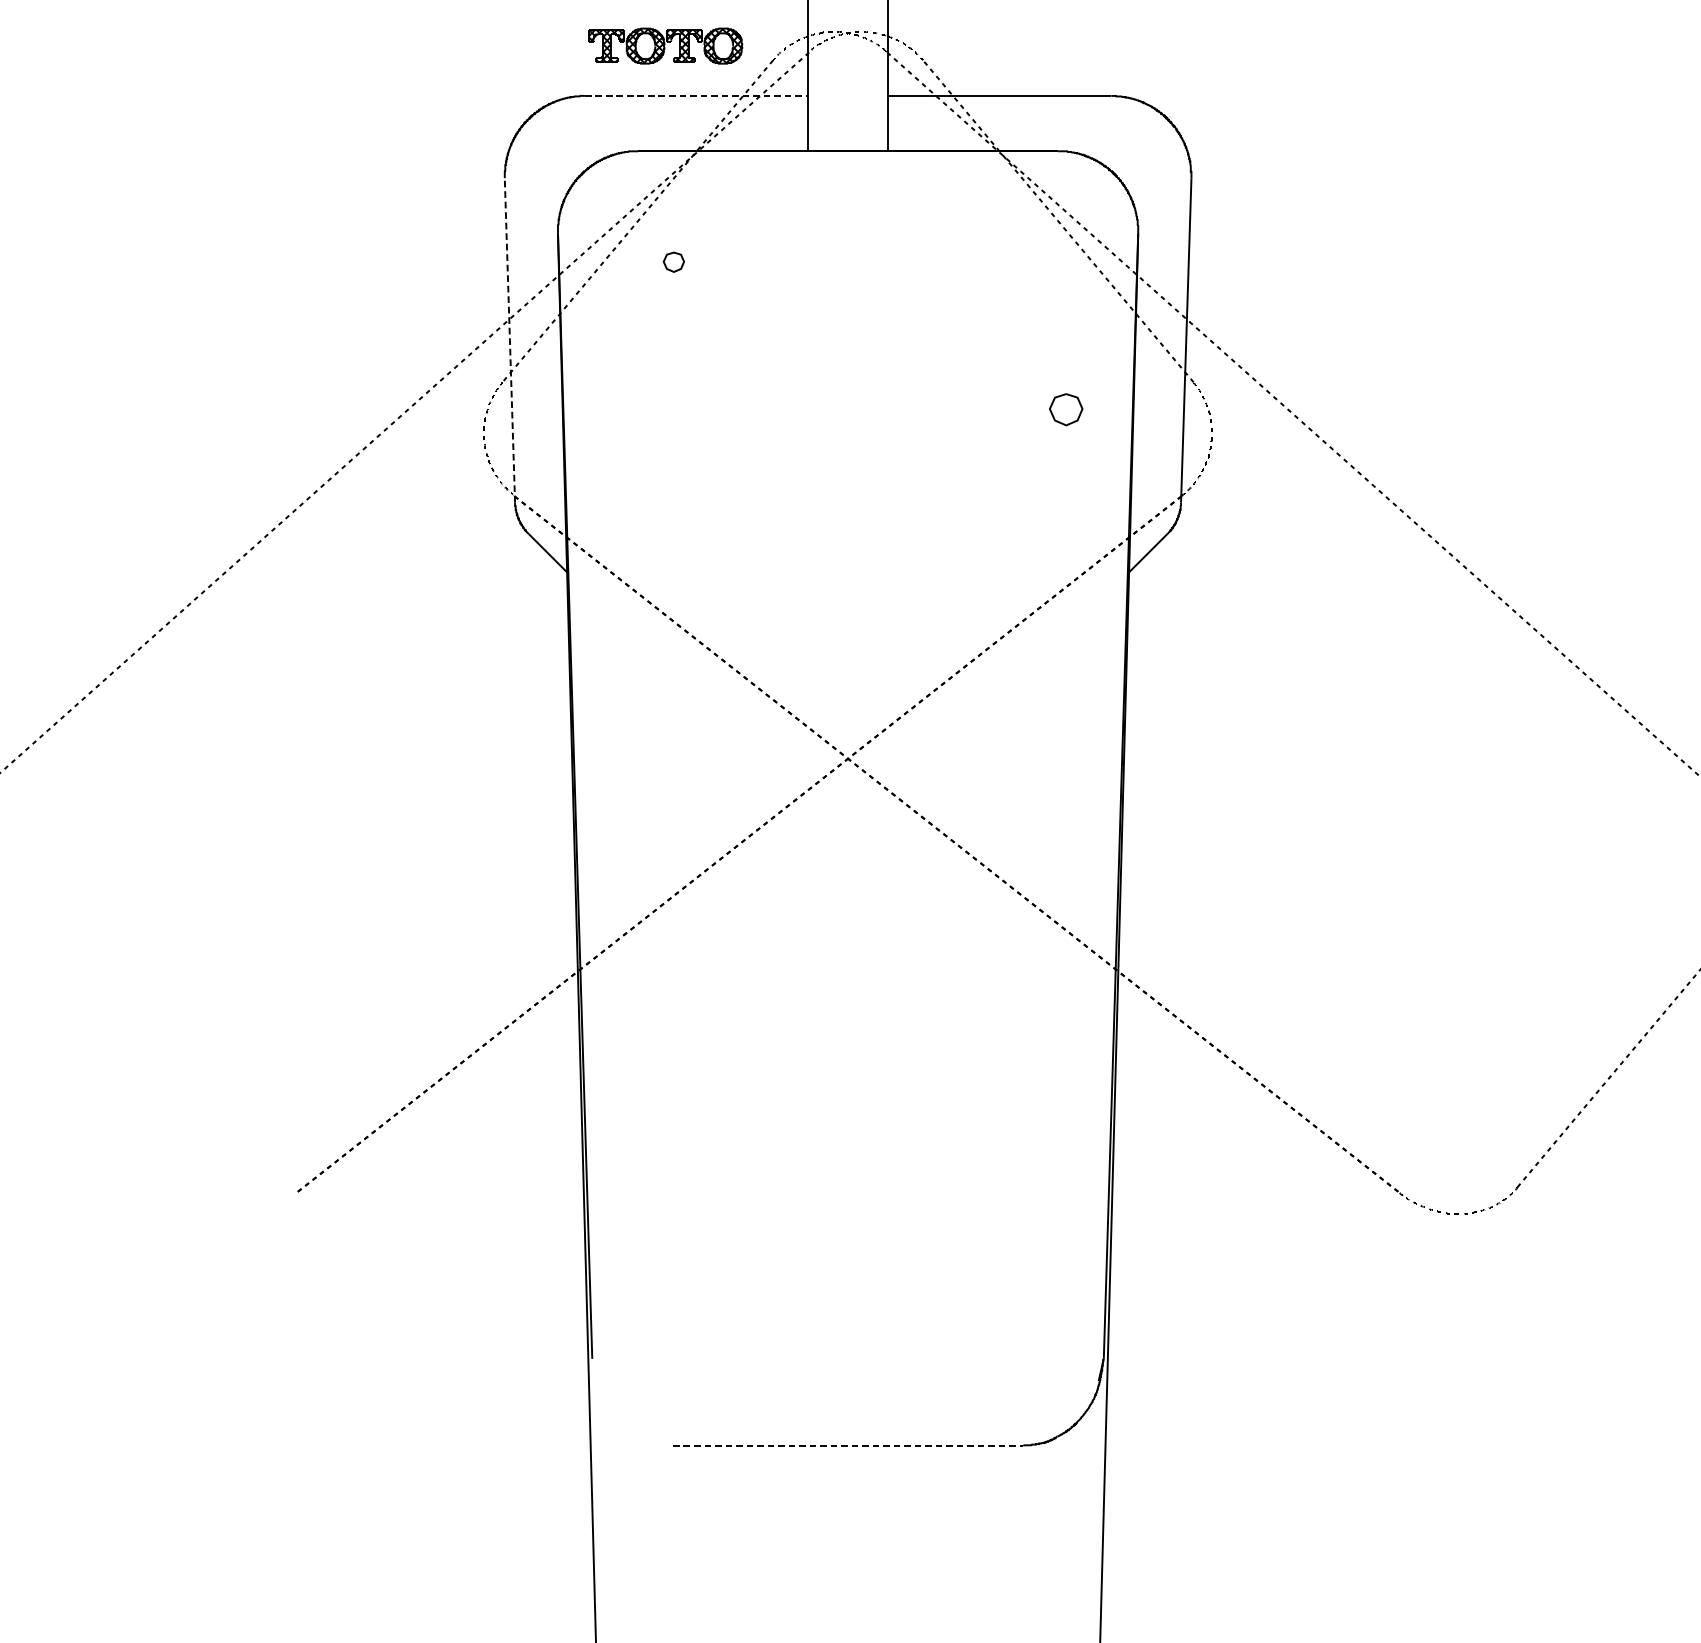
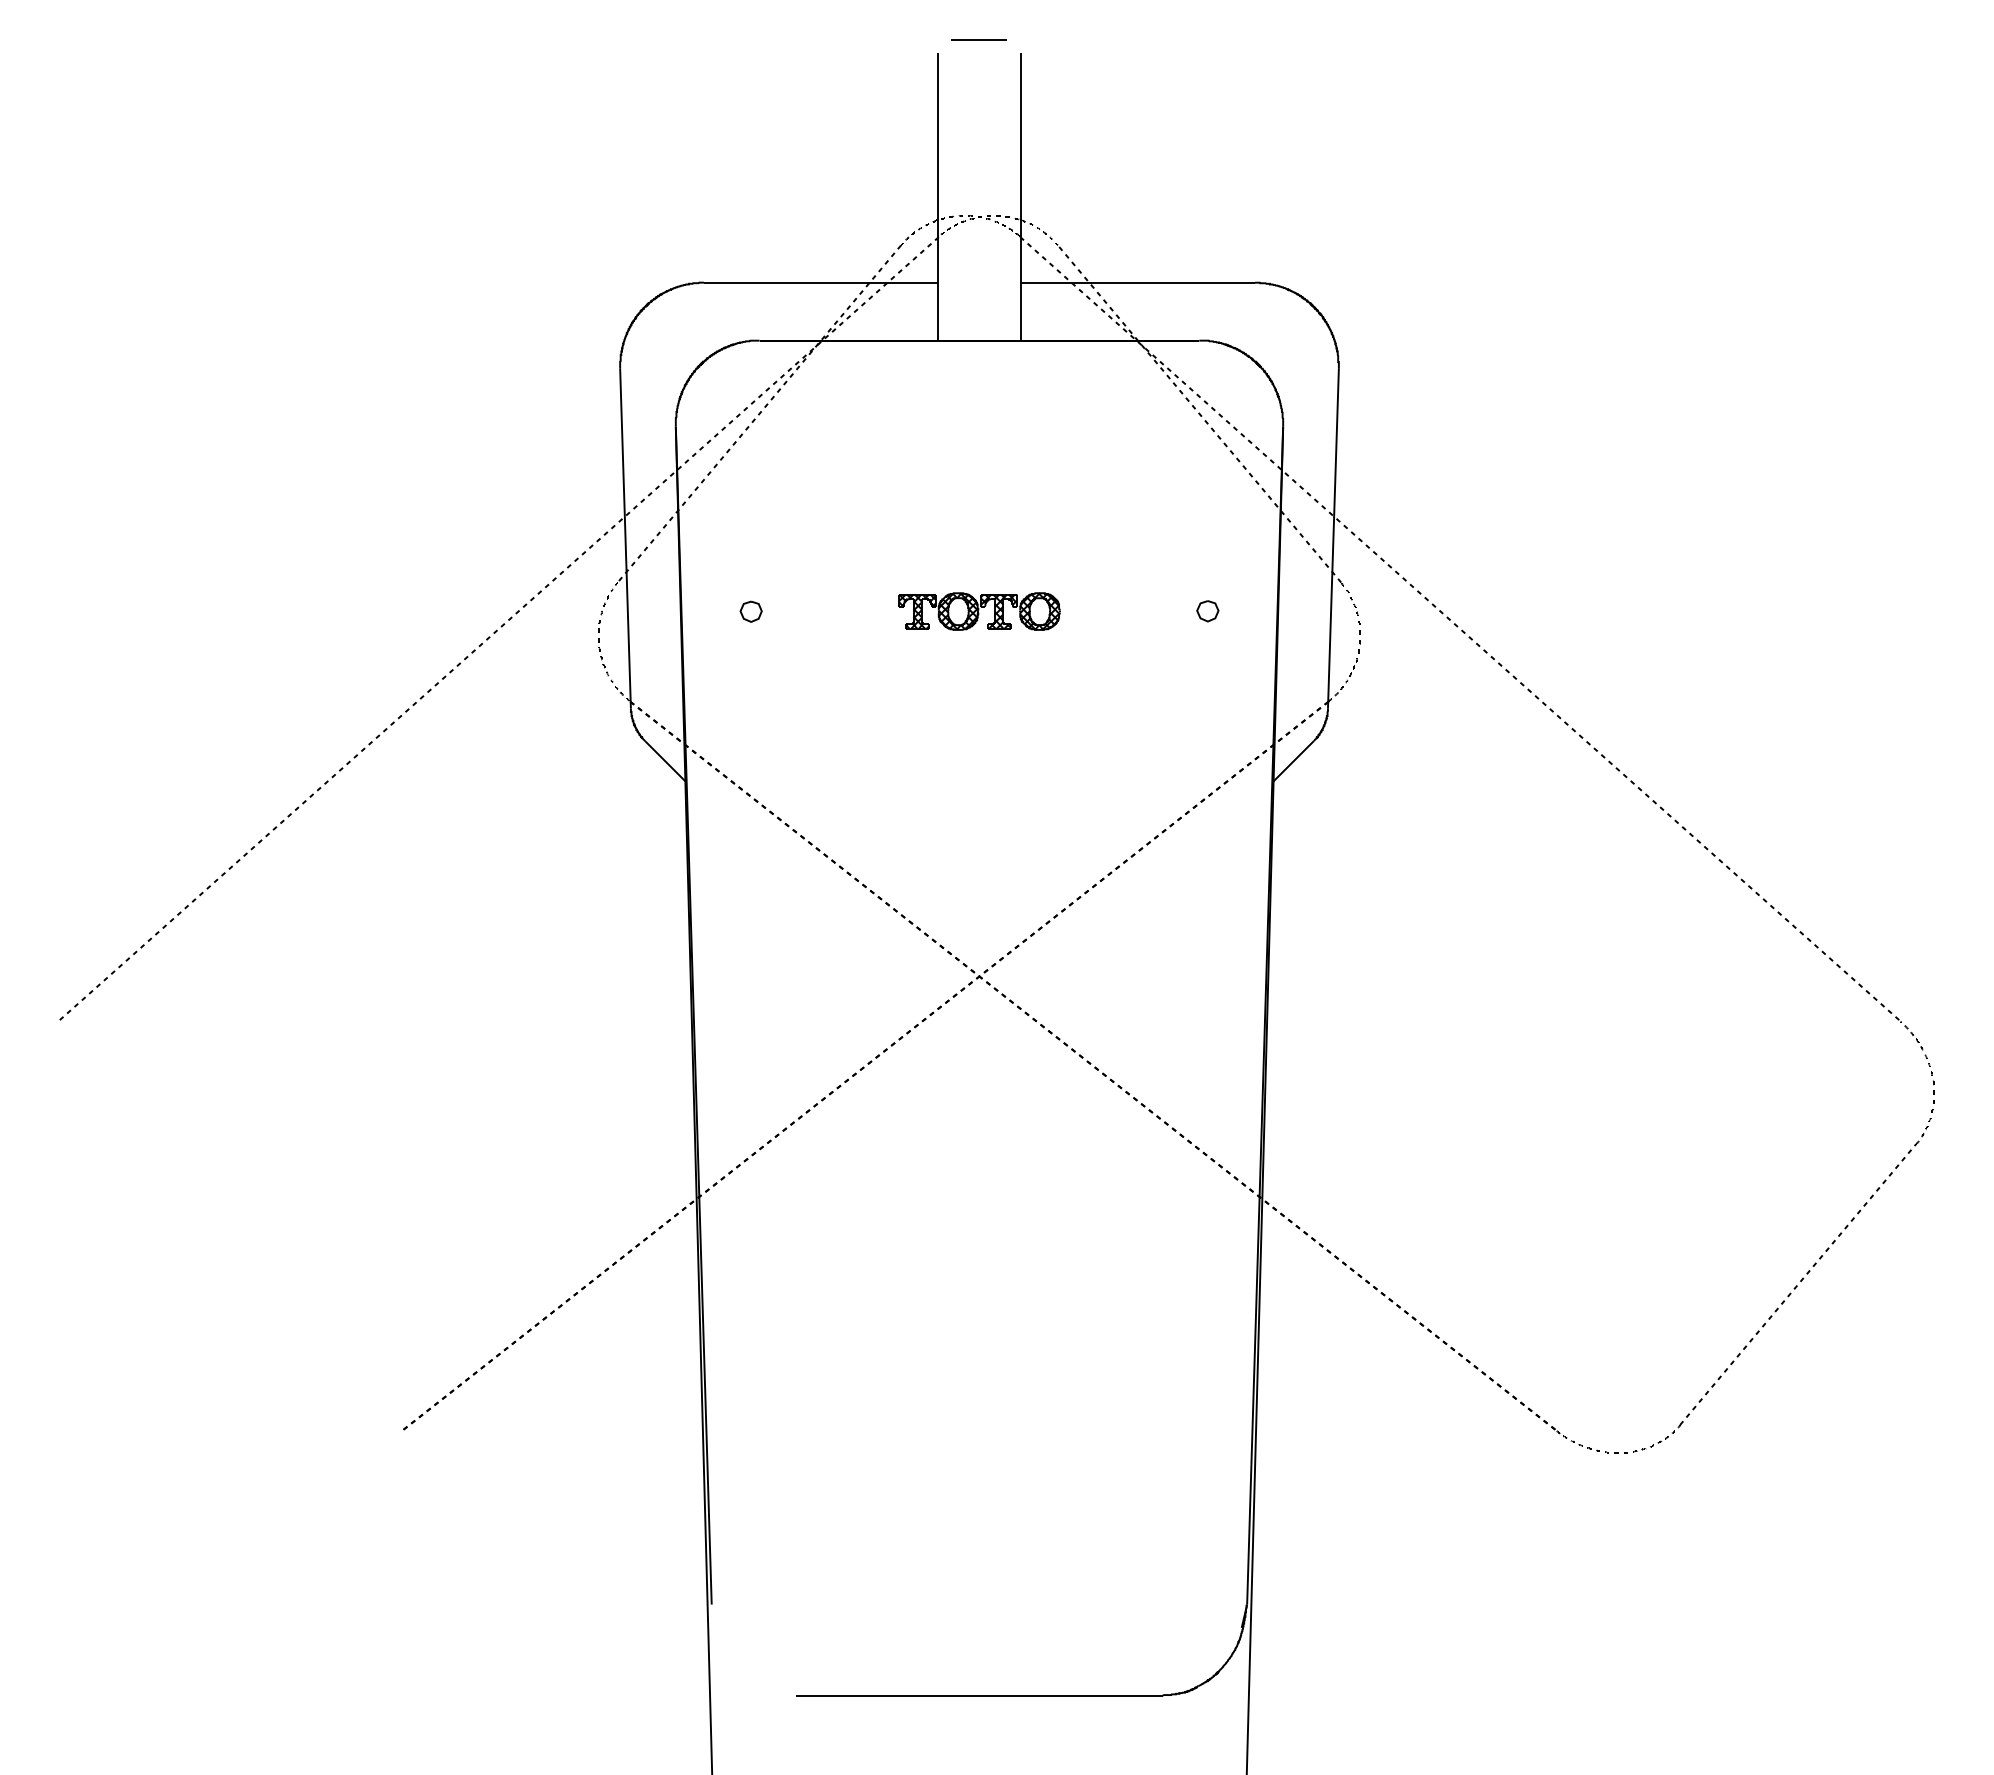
part: (665, 46) -> (979, 611), moved
line: (696, 95) -> (820, 282), dashed -> solid
part: (673, 261) -> (750, 611), moved
line: (509, 340) -> (625, 538), dashed -> solid
part: (1065, 410) -> (1207, 611), size x0.62
line: (849, 1445) -> (980, 1695), dashed -> solid

